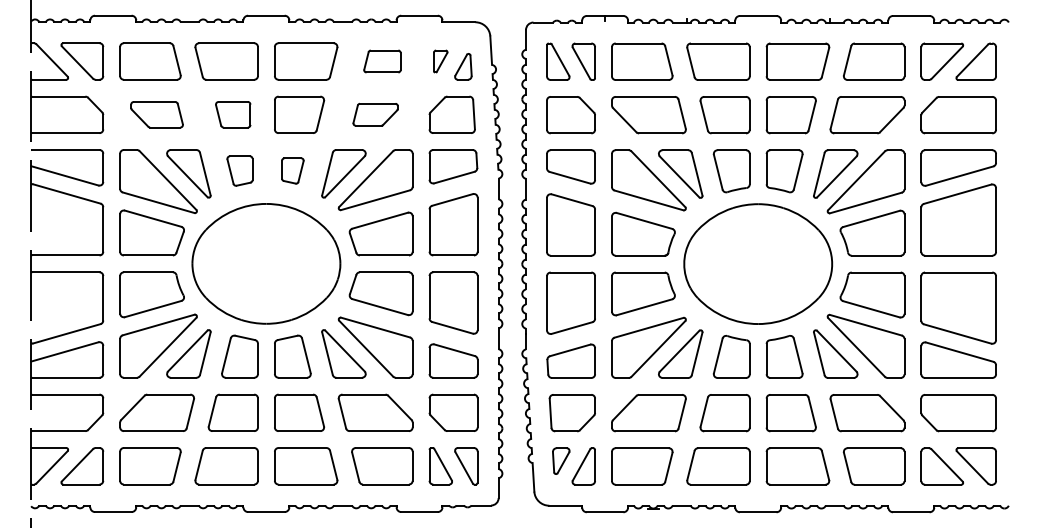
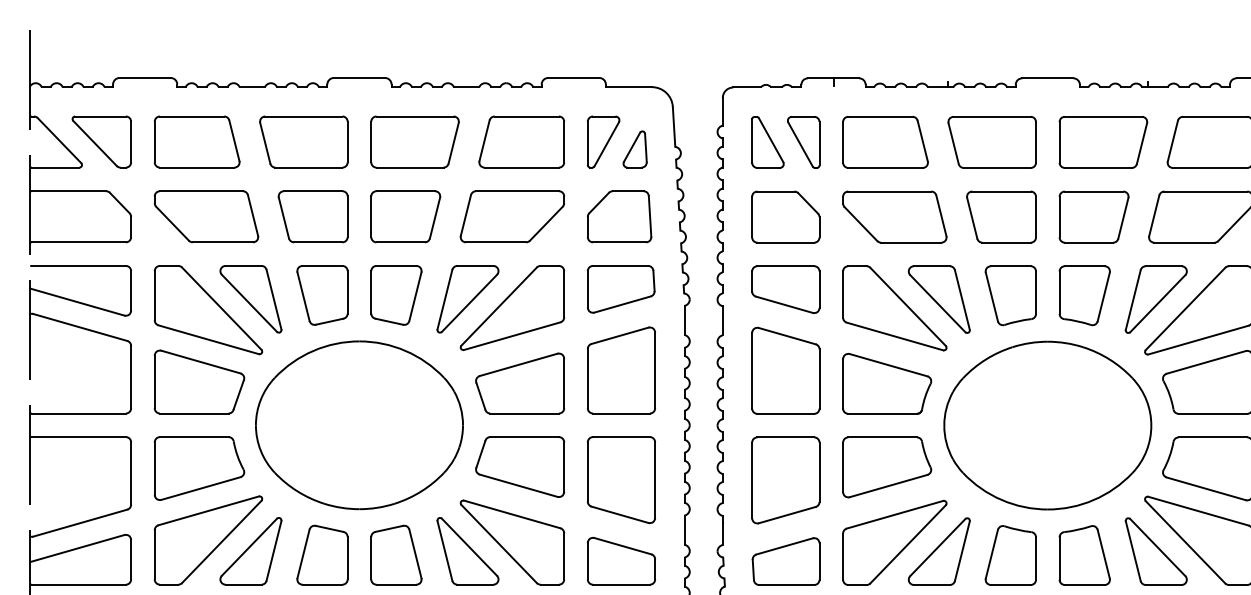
part: (382, 61) -> (521, 142), size x1.67
part: (440, 61) -> (603, 142), size x1.67
part: (156, 114) -> (205, 216), size x1.43
part: (232, 114) -> (312, 216), size x1.43
part: (375, 114) -> (512, 216), size x1.67
part: (239, 170) -> (321, 294), size x1.43
part: (292, 170) -> (395, 294), size x1.67

